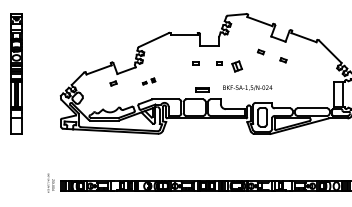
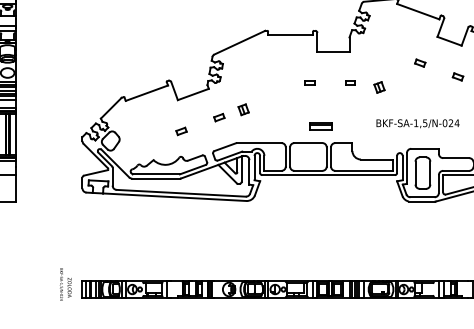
part: (236, 66) -> (378, 87), size x0.62
part: (148, 81) -> (230, 112), size x1.67
part: (113, 83) -> (181, 131), moved
text: (247, 87) -> (417, 122), moved

